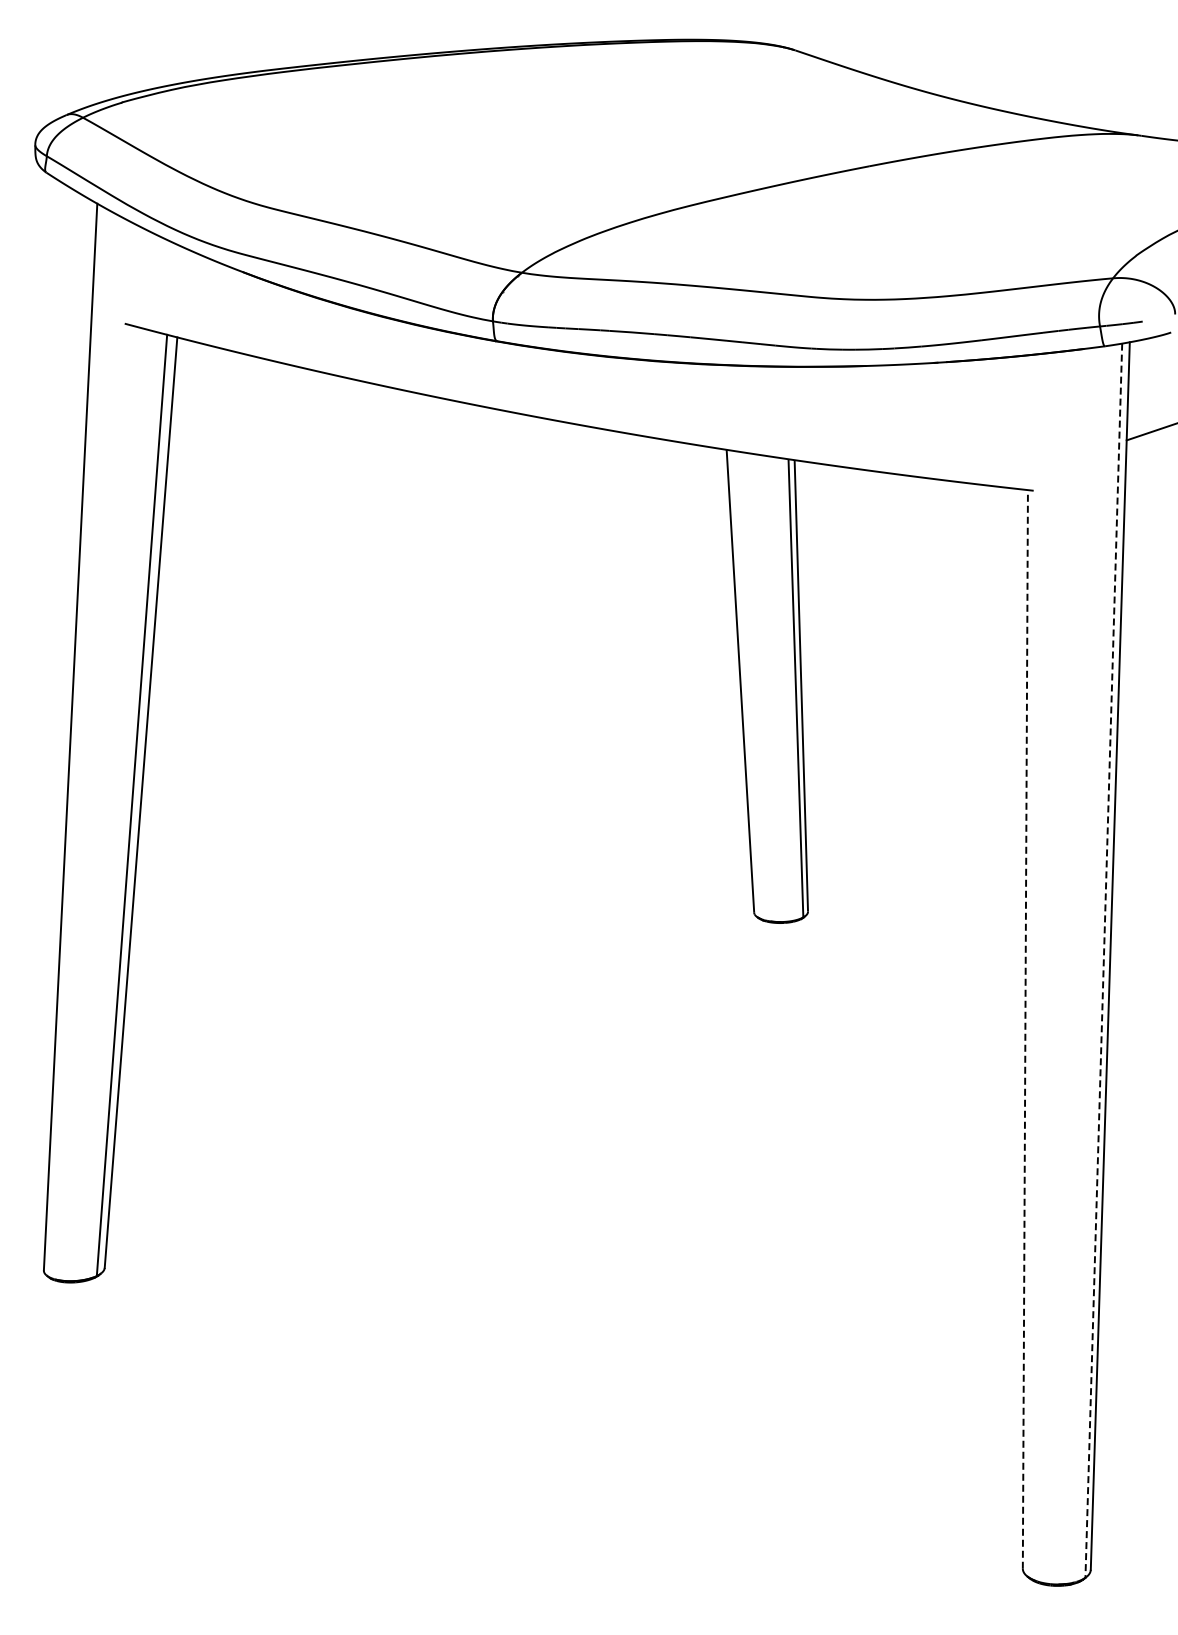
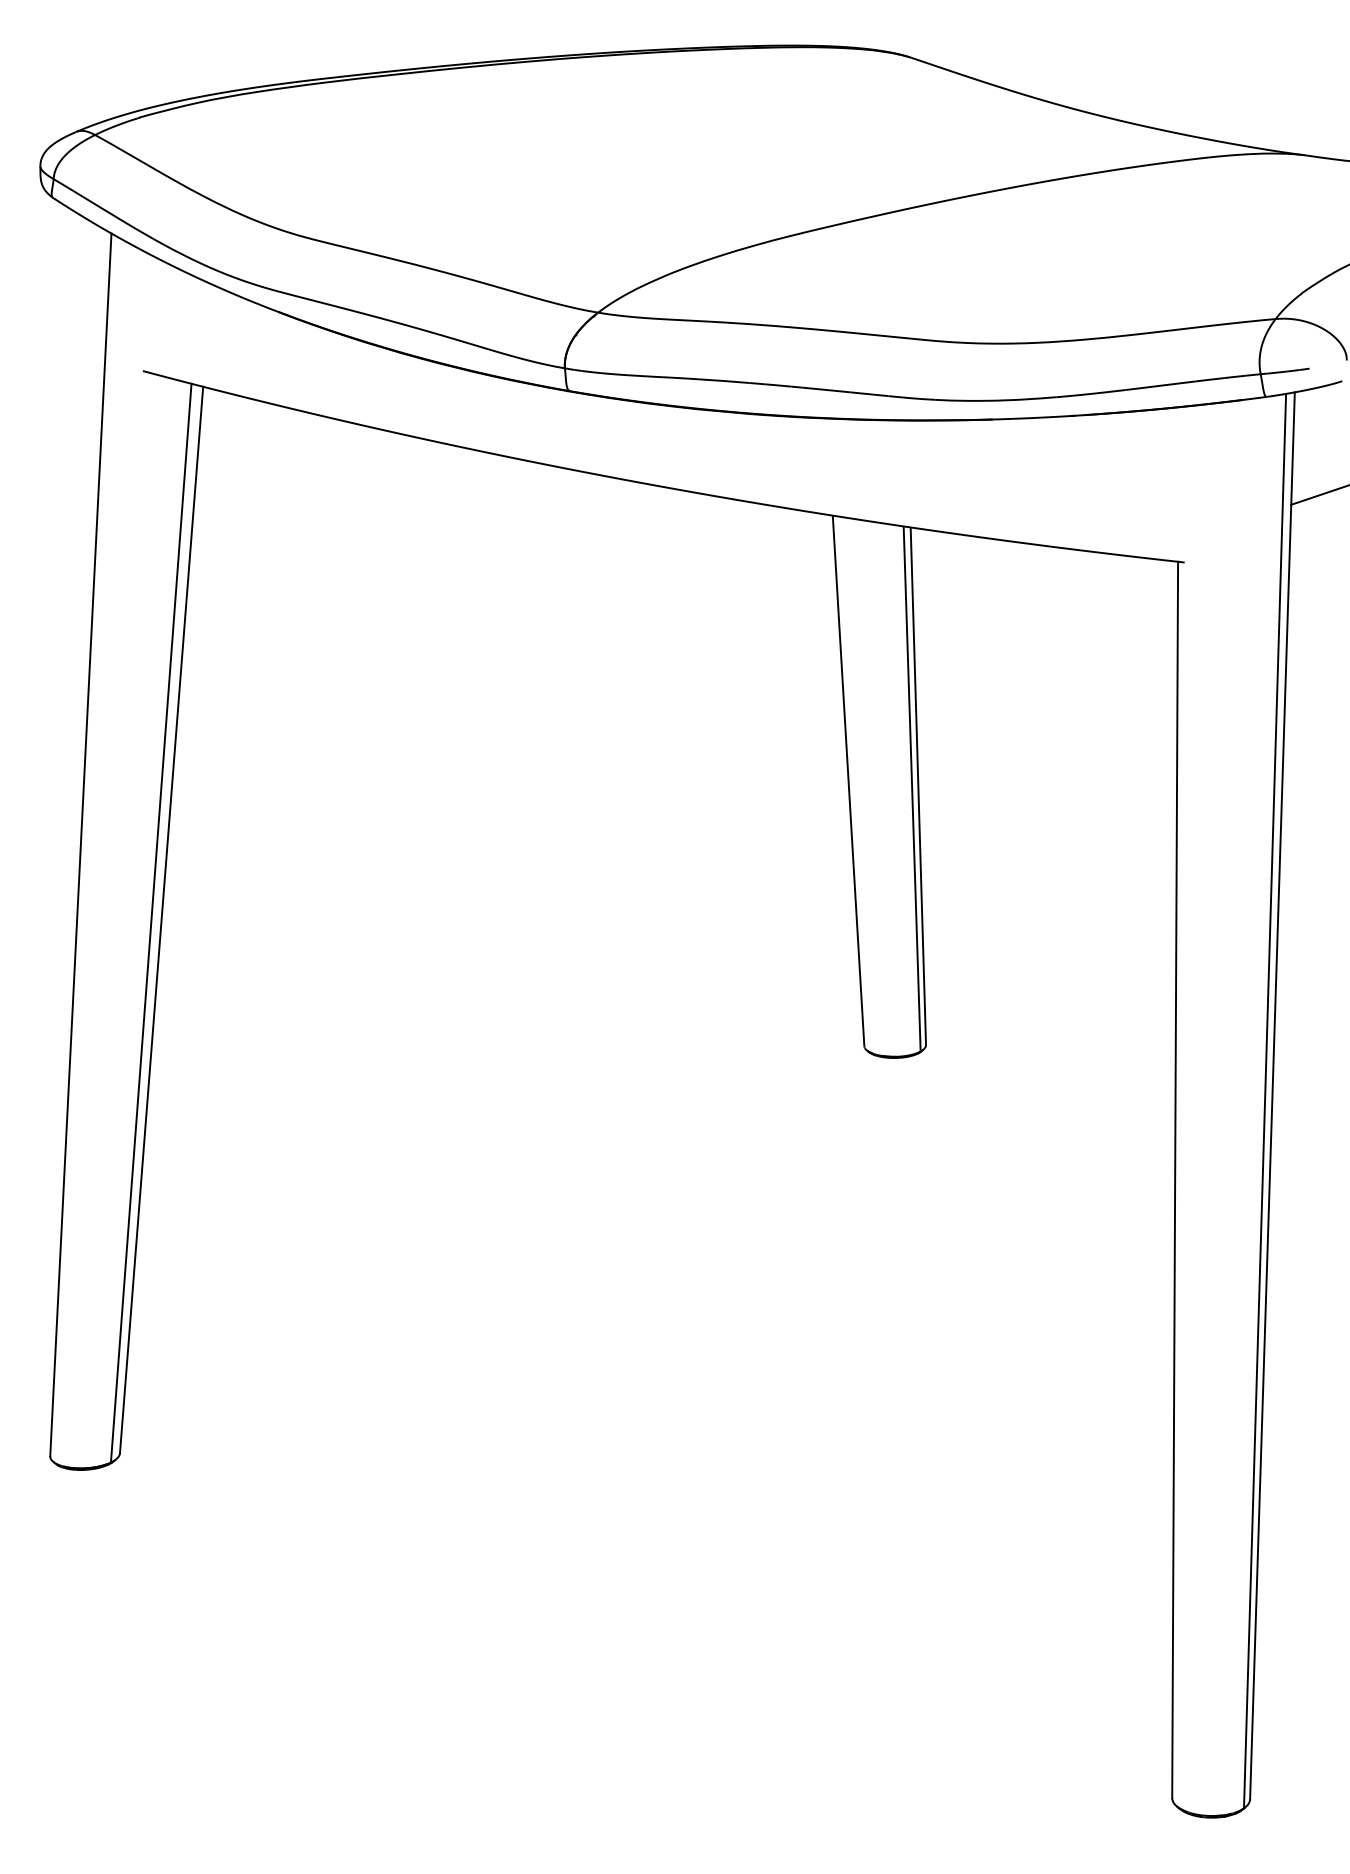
line: (1103, 961) -> (1264, 1102), dashed -> solid
line: (1025, 1028) -> (1175, 1178), dashed -> solid

